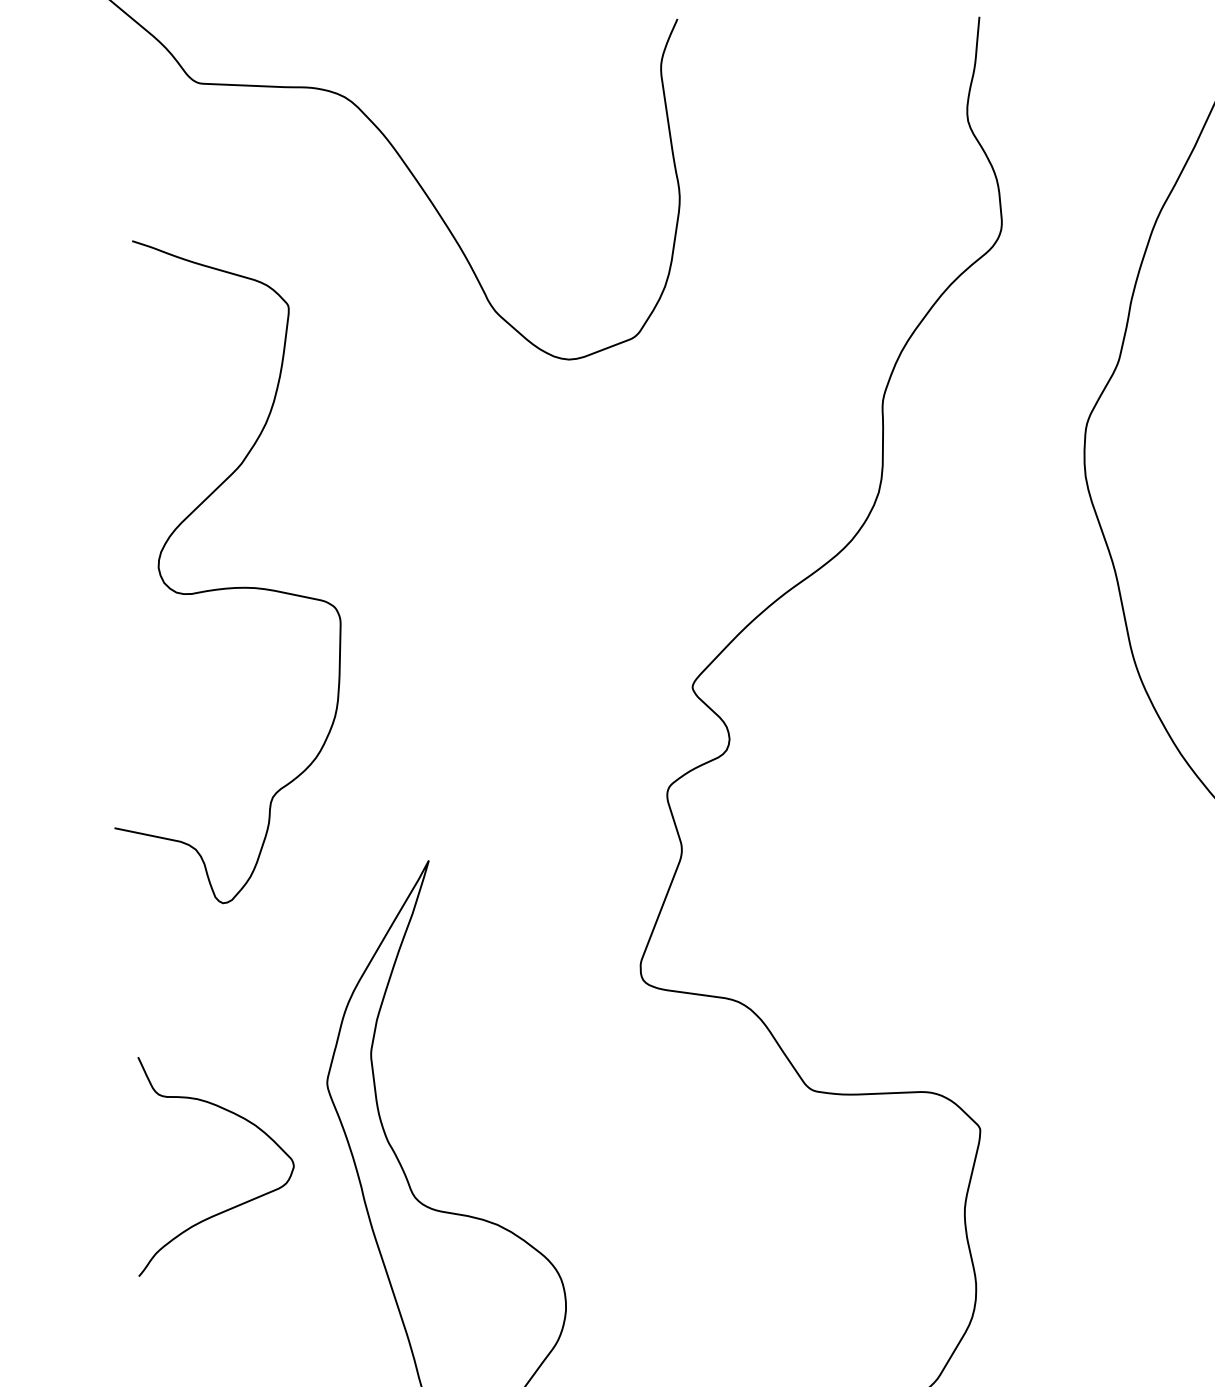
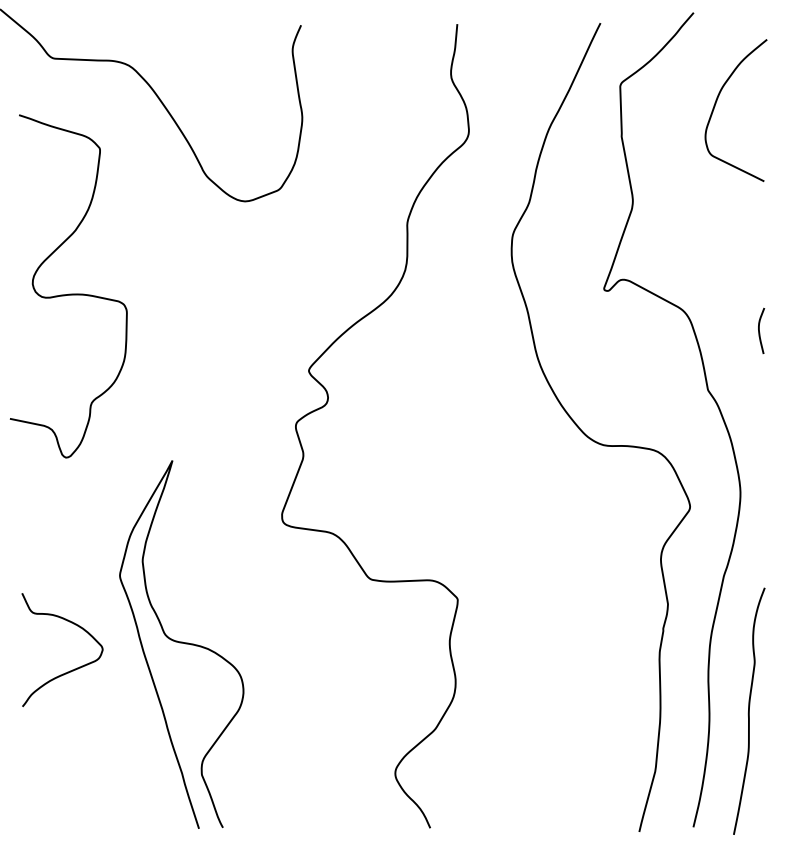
curve: (227, 585) -> (68, 293), moved
curve: (235, 1204) -> (72, 669), moved

